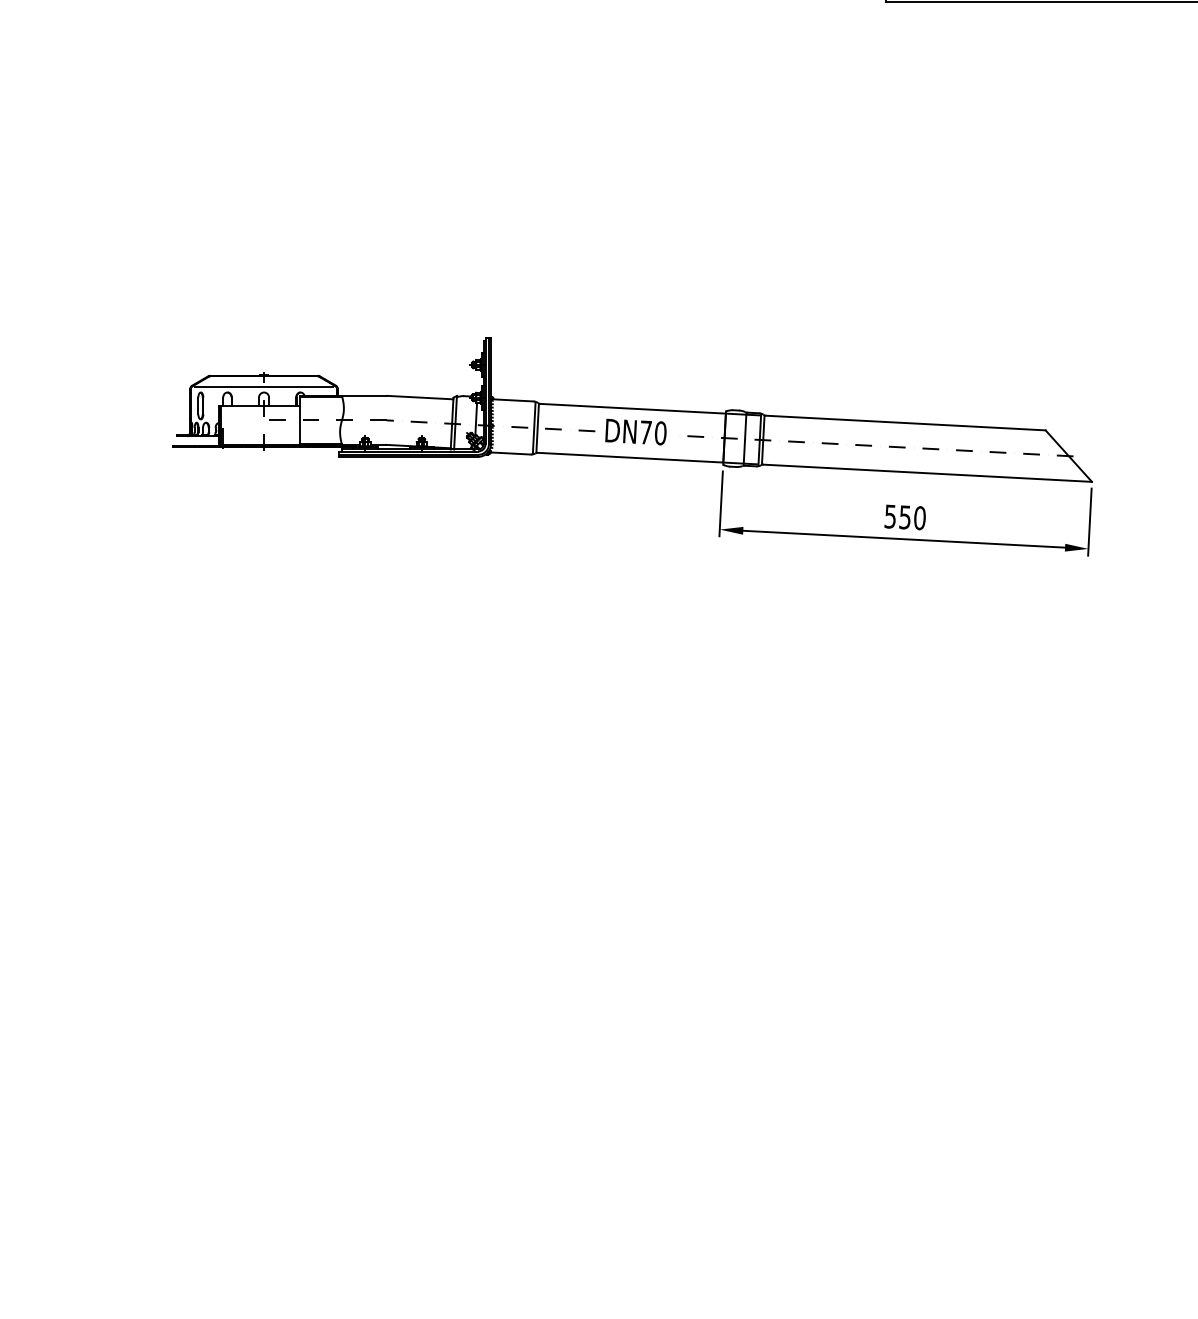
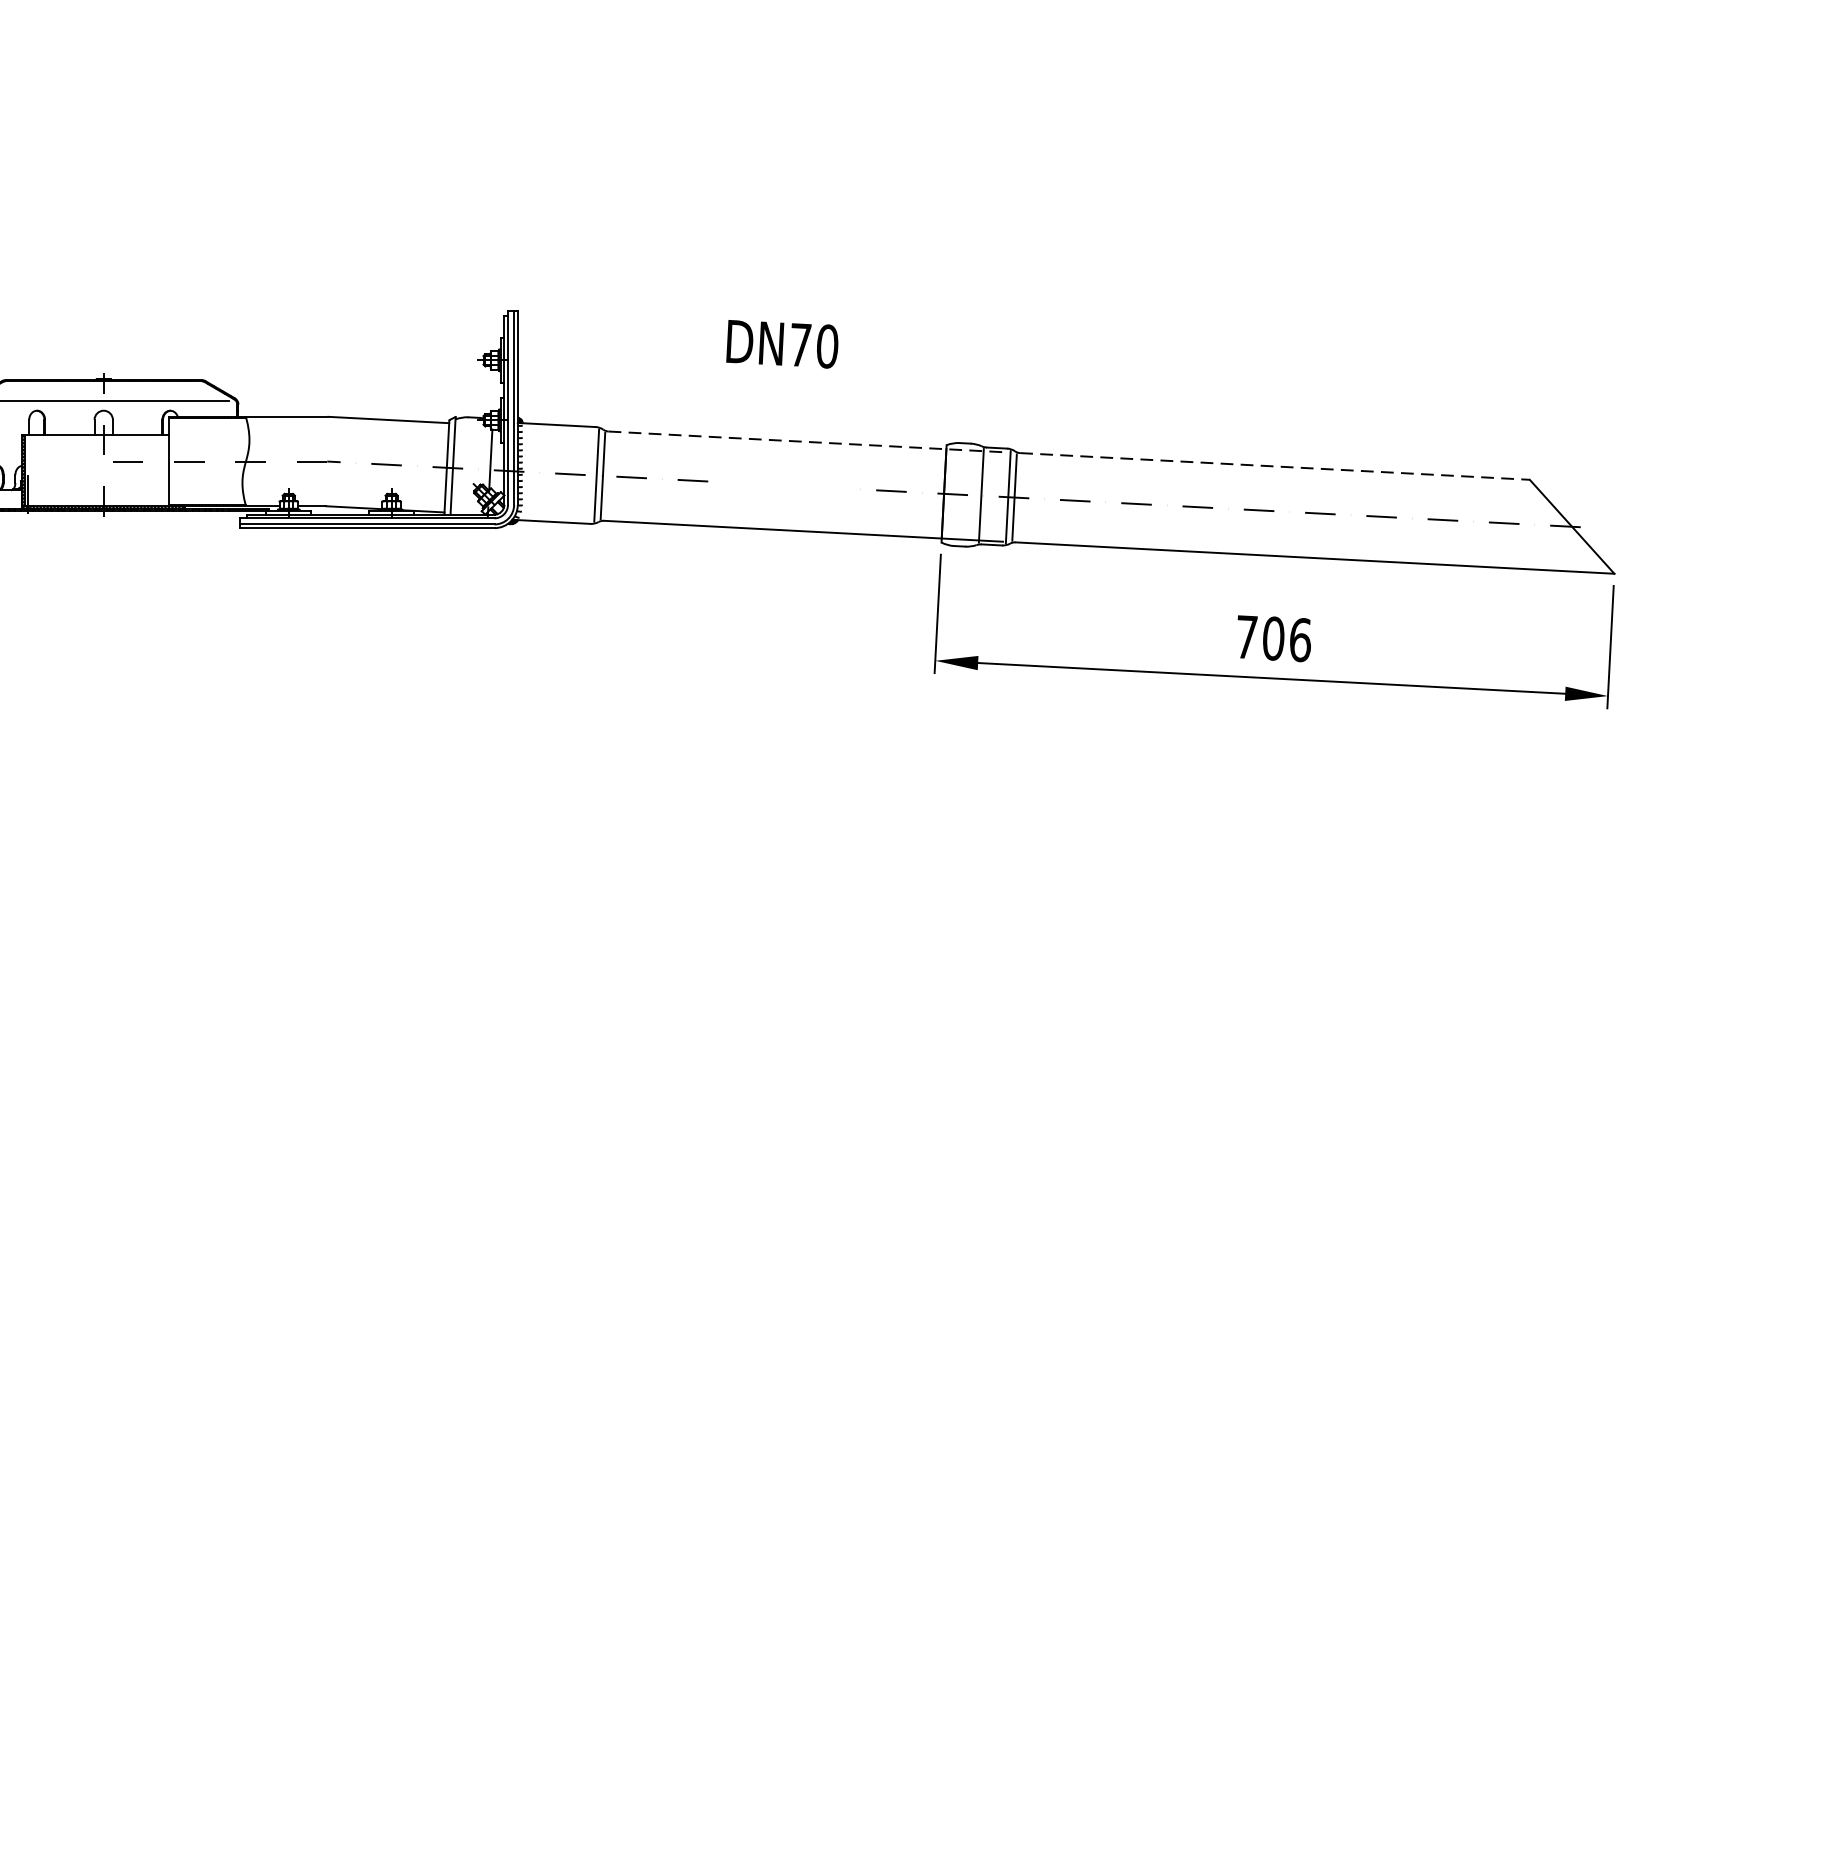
line: (650, 409) -> (808, 441), solid -> dashed
line: (905, 423) -> (1274, 467), solid -> dashed
text: (635, 431) -> (781, 343), moved
text: (904, 516) -> (1272, 636), 550 -> 706

